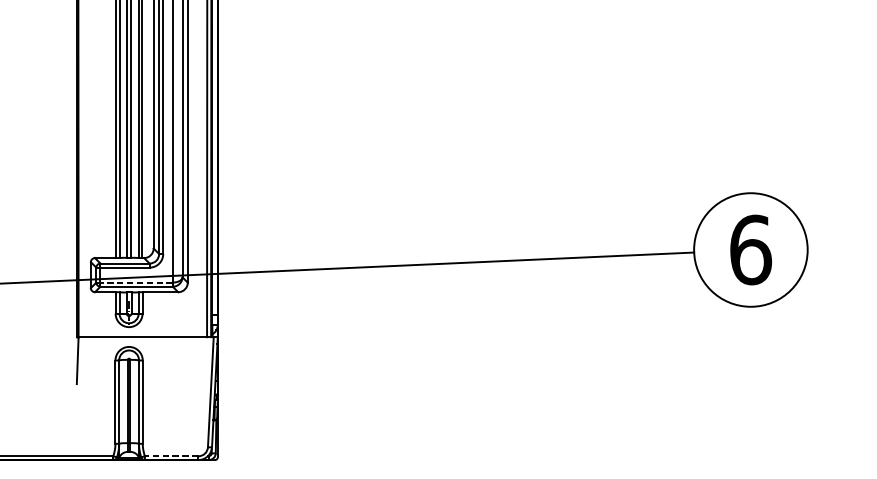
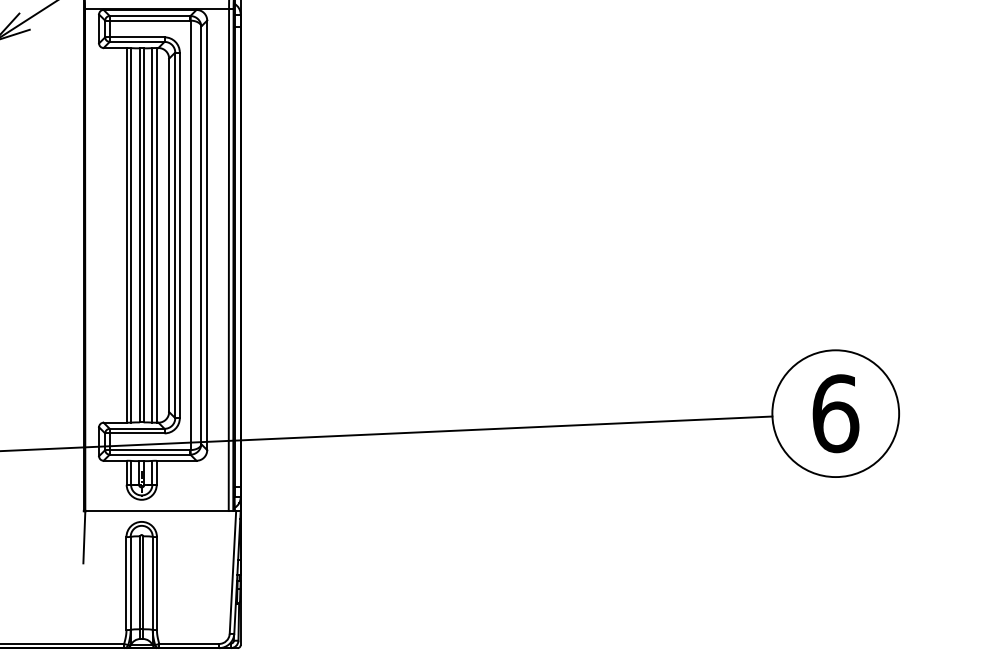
line: (136, 282) -> (149, 450), dashed -> solid
line: (171, 455) -> (189, 643), dashed -> solid

